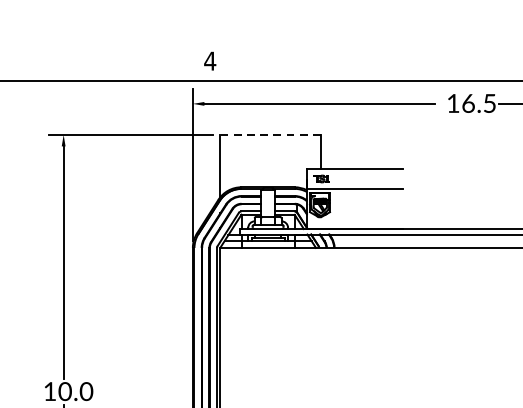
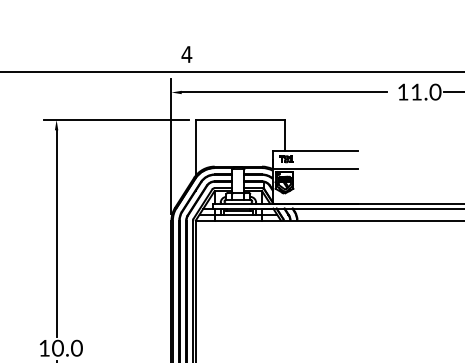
text: (479, 102) -> (426, 91), 16.5 -> 11.0
line: (270, 135) -> (240, 120), dashed -> solid

